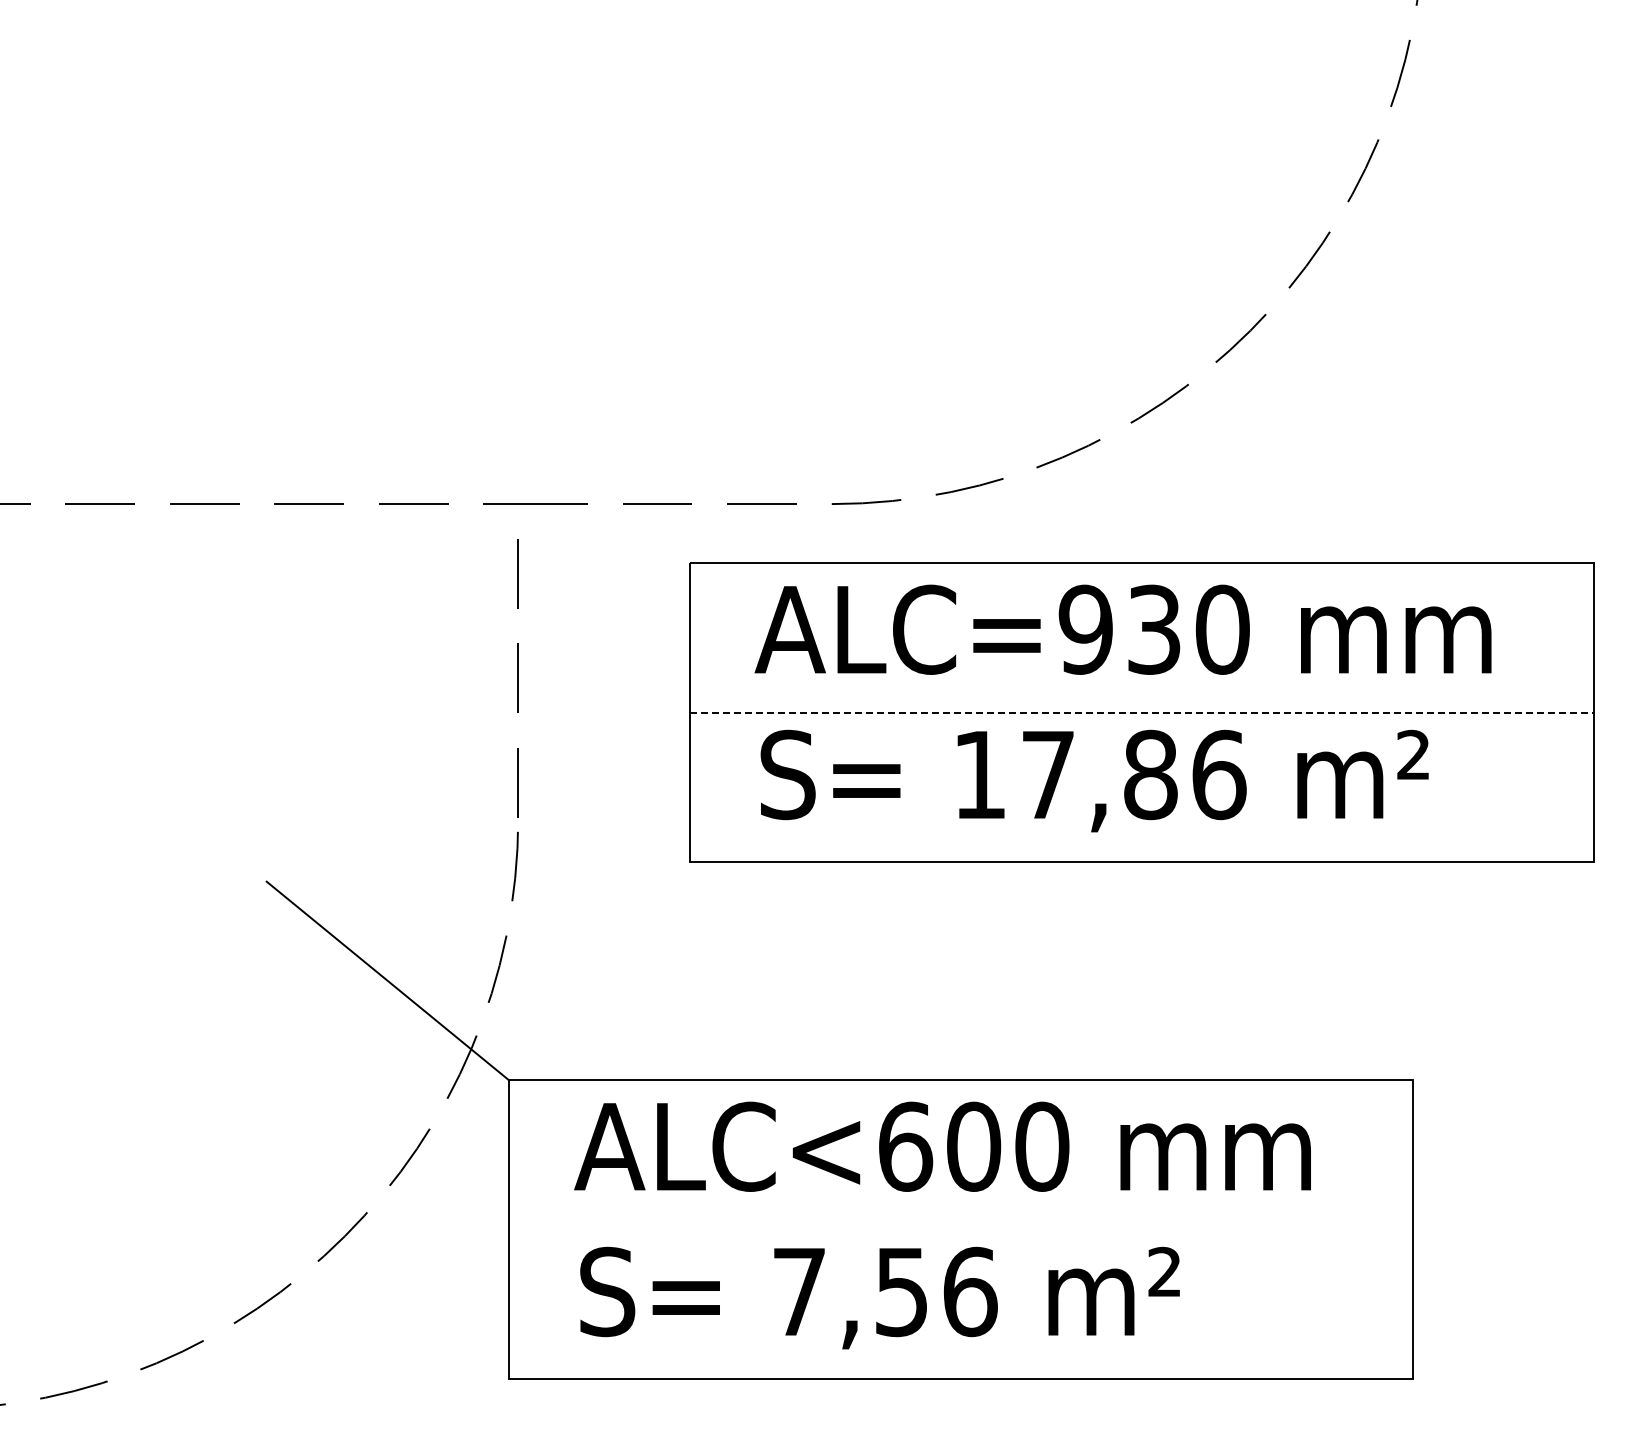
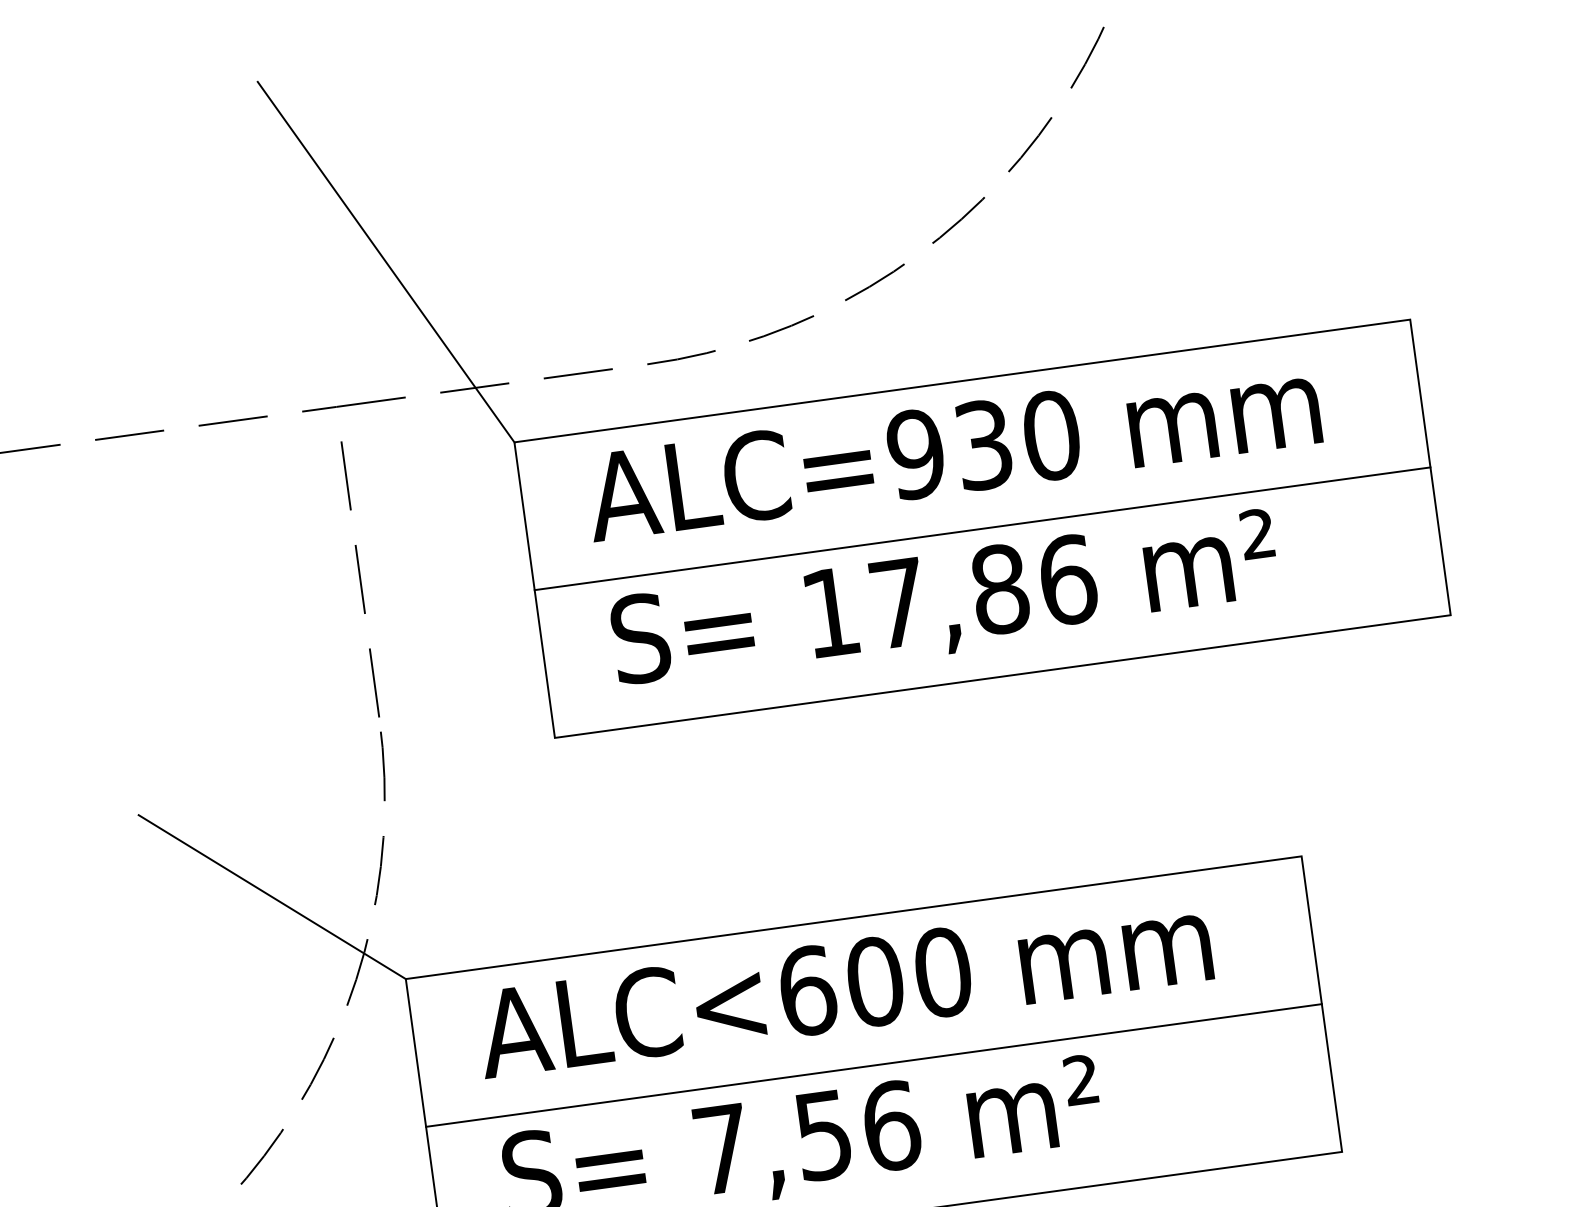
line: (586, 367) -> (385, 262), added
line: (1142, 712) -> (983, 528), dashed -> solid
line: (961, 1229) -> (874, 1065), added

